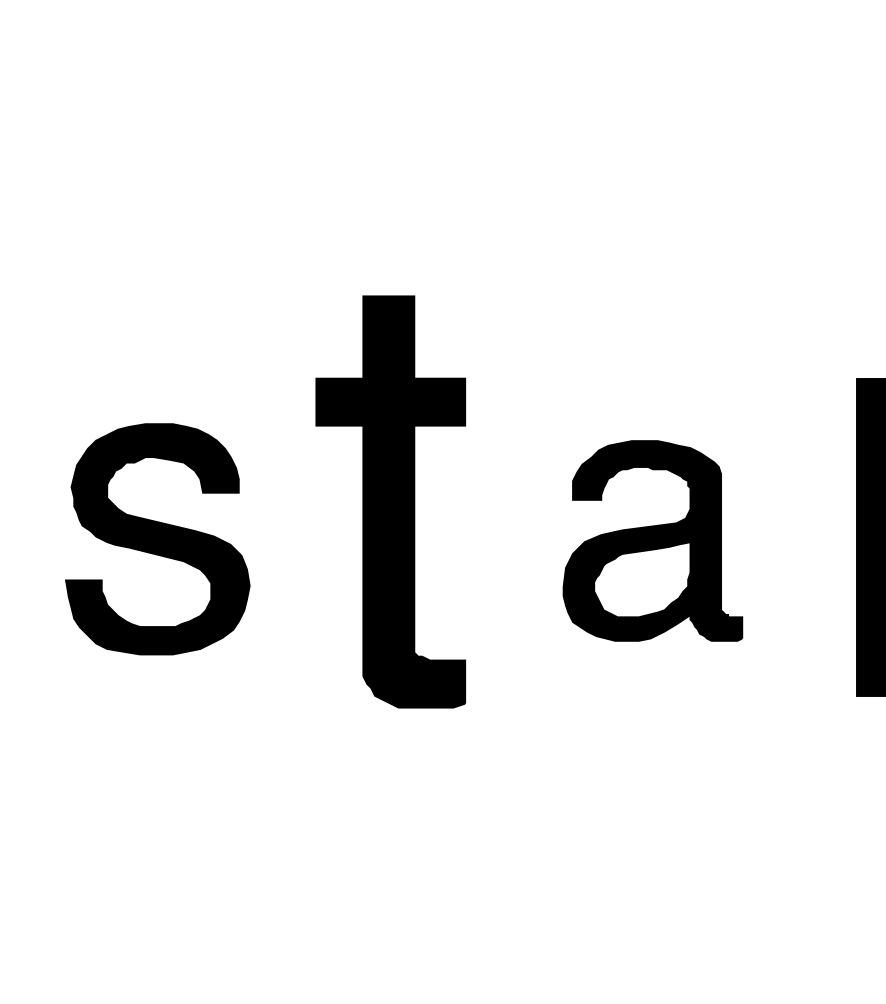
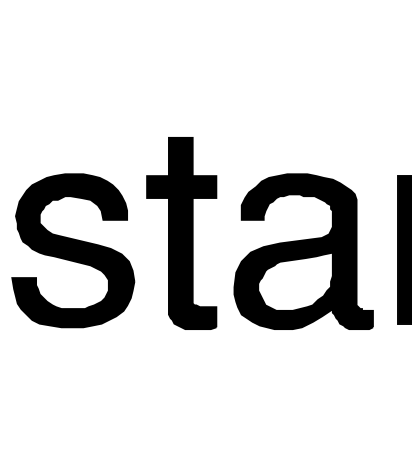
part: (158, 538) -> (73, 250), size x1.43
part: (652, 540) -> (303, 251), size x1.67

